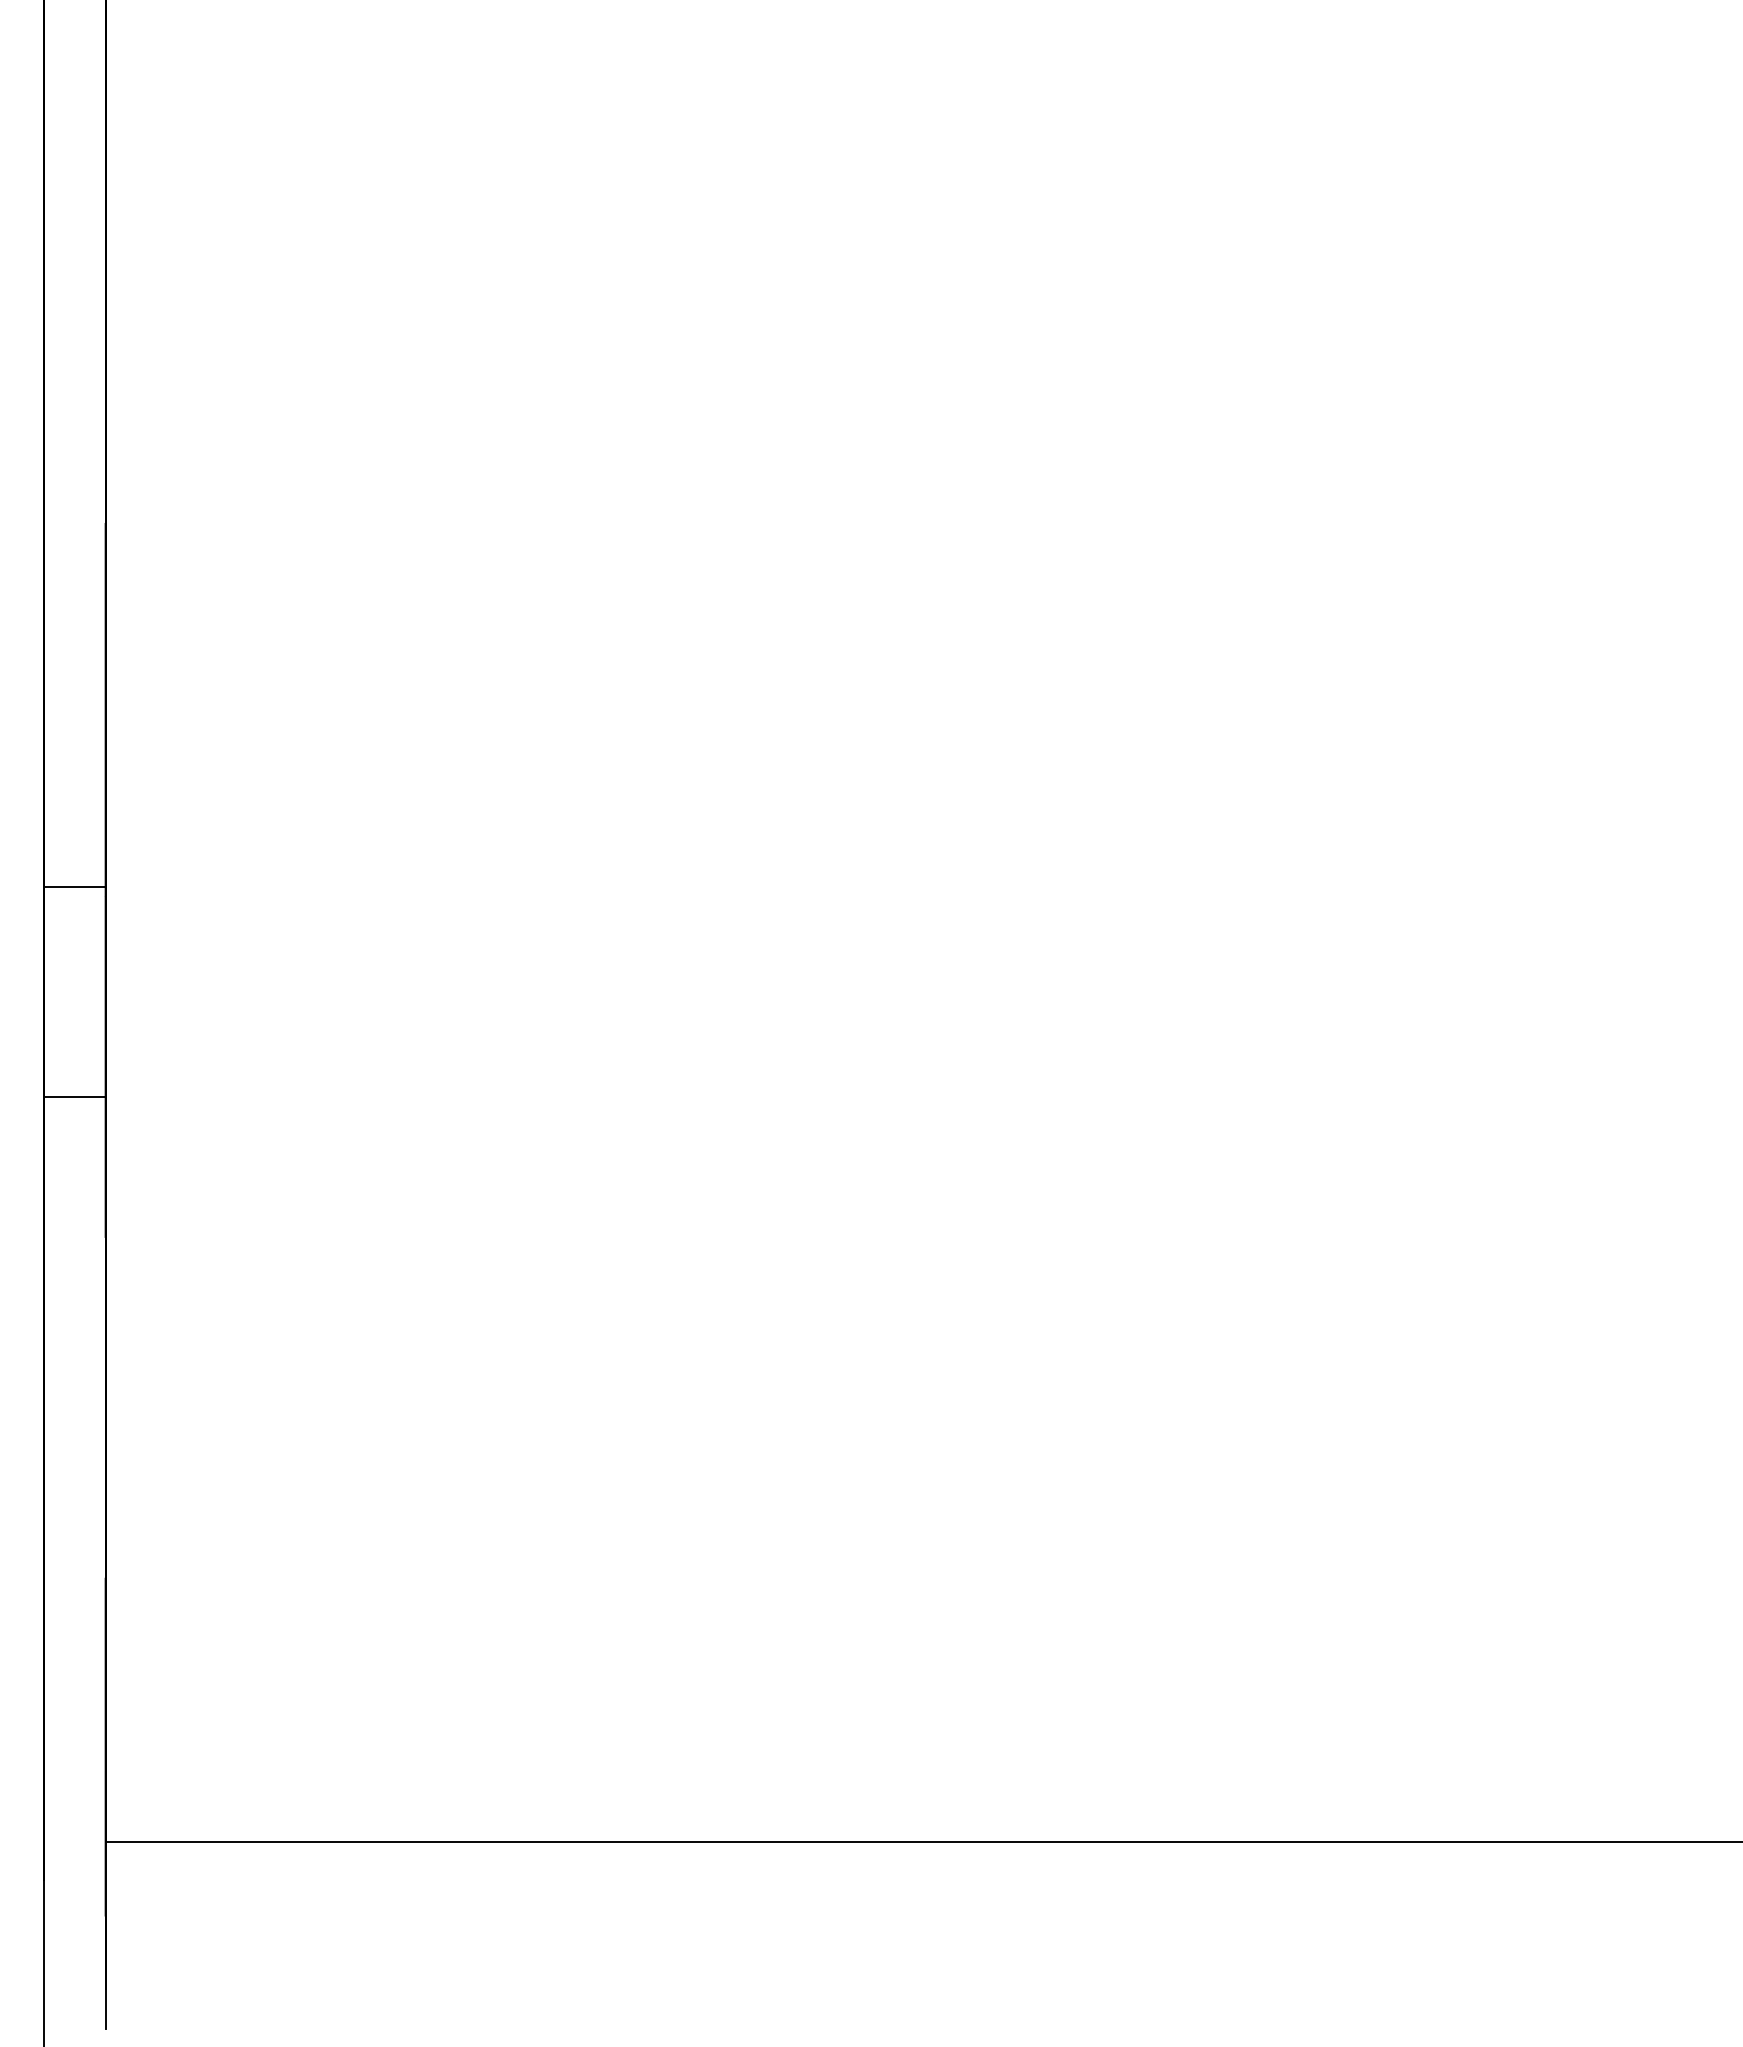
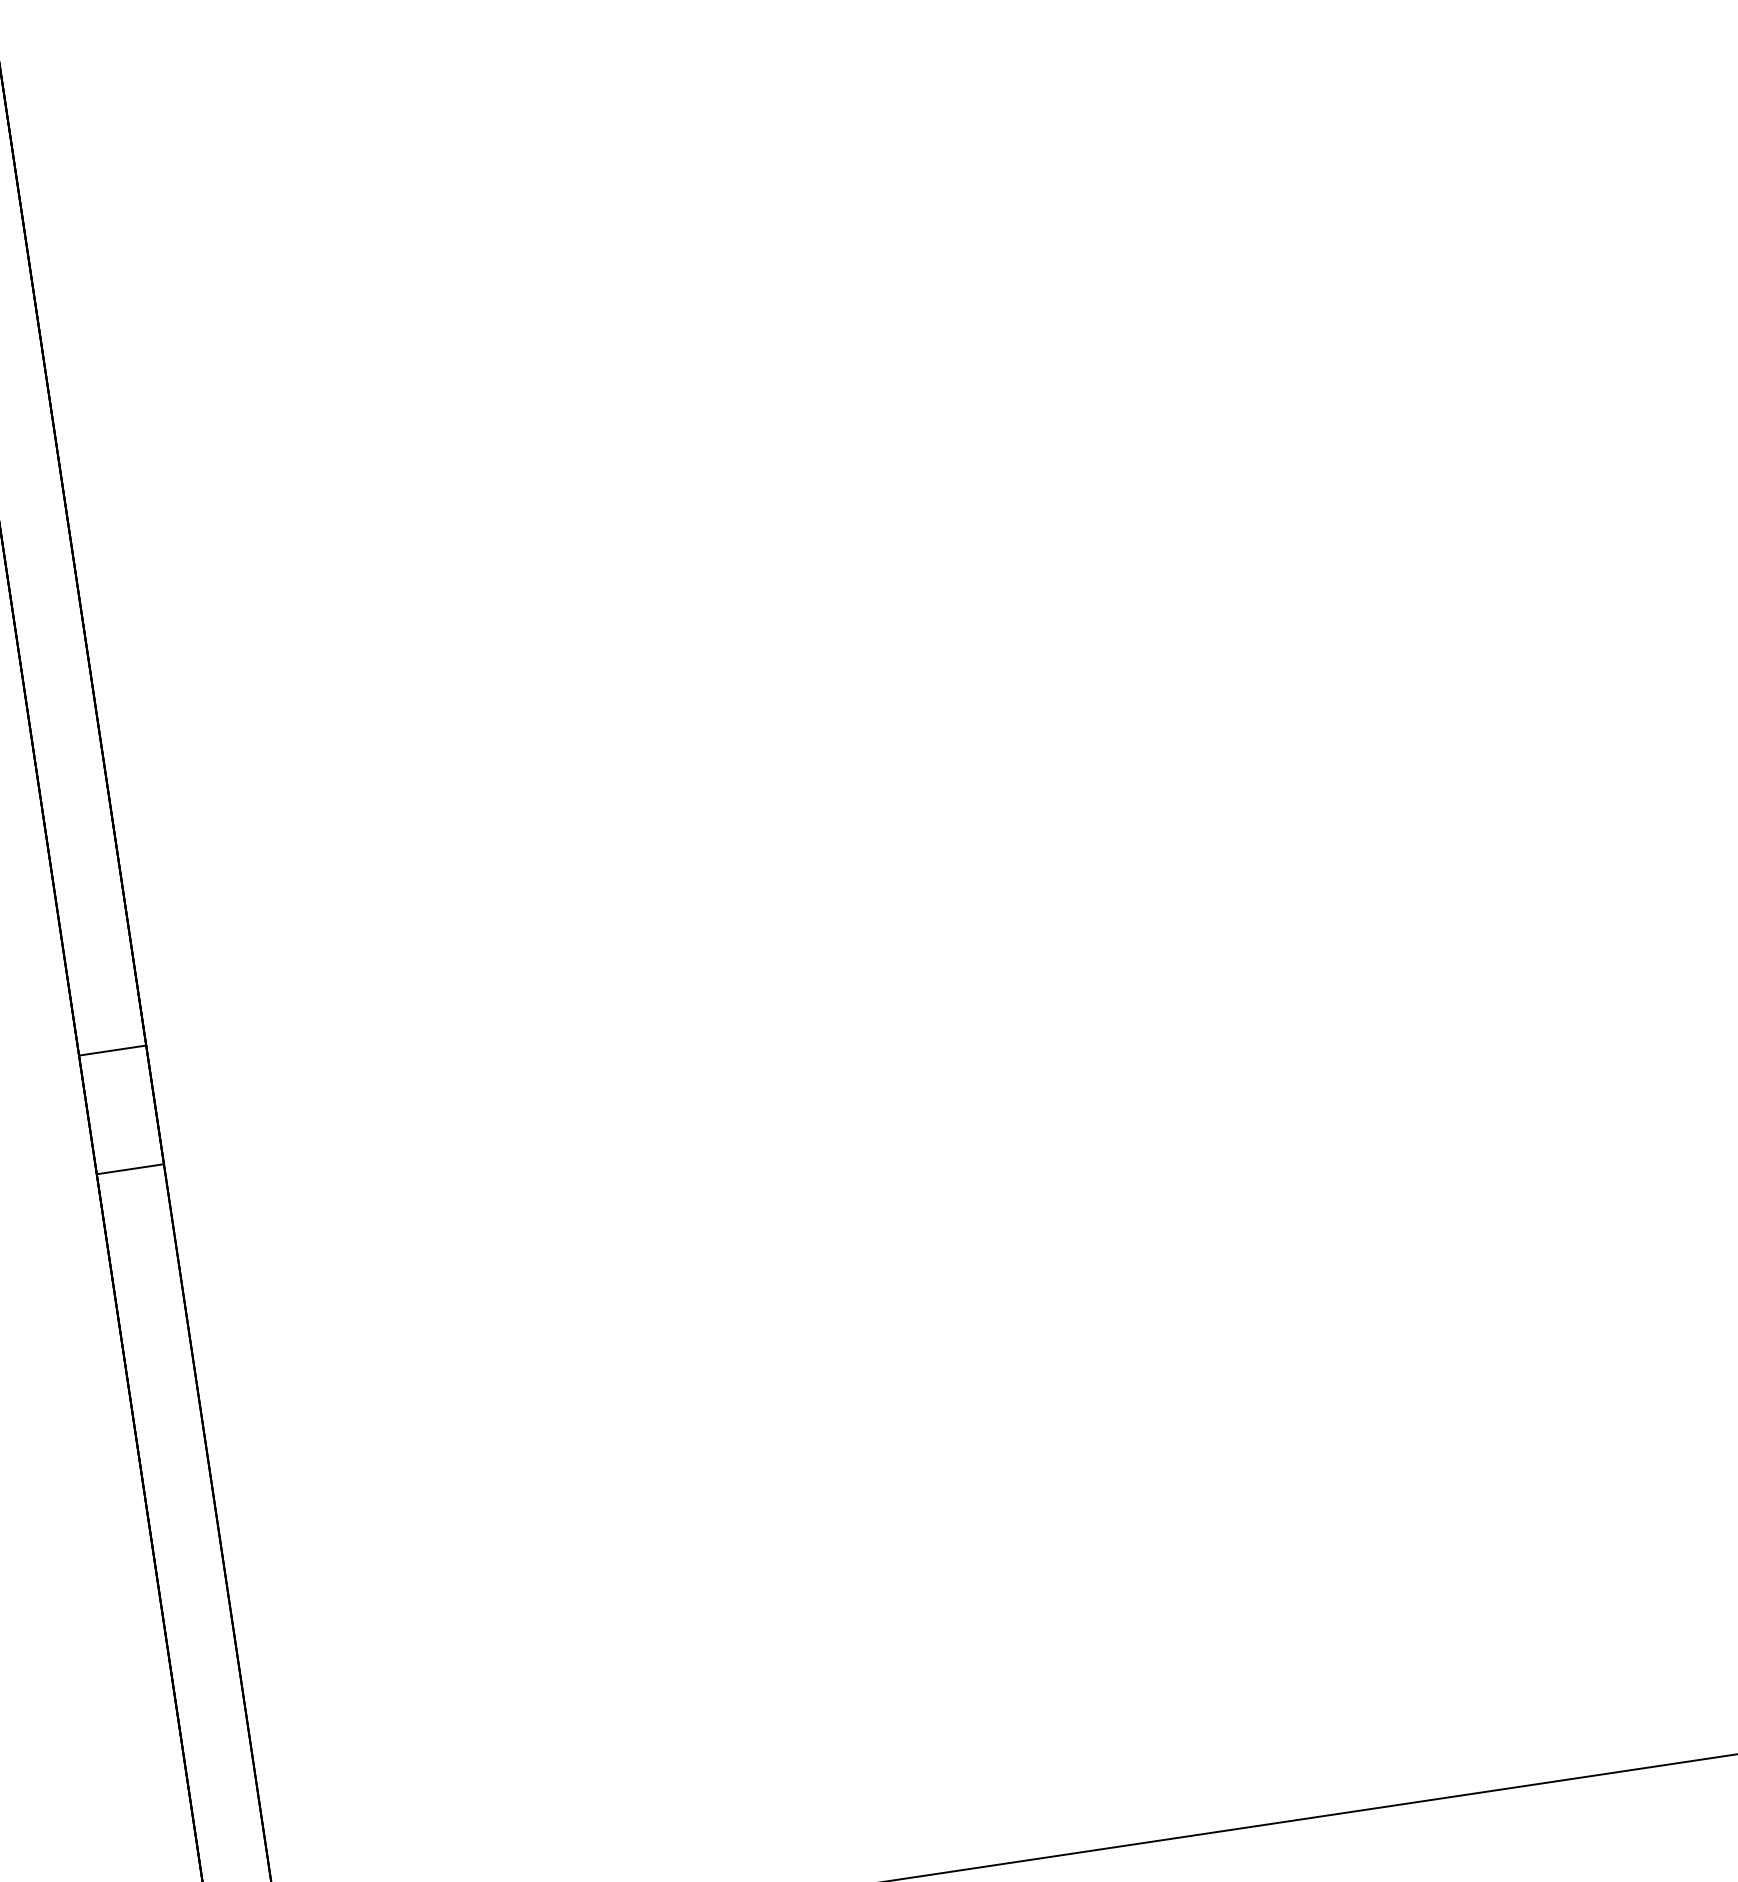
line: (74, 887) -> (112, 1050), moved

